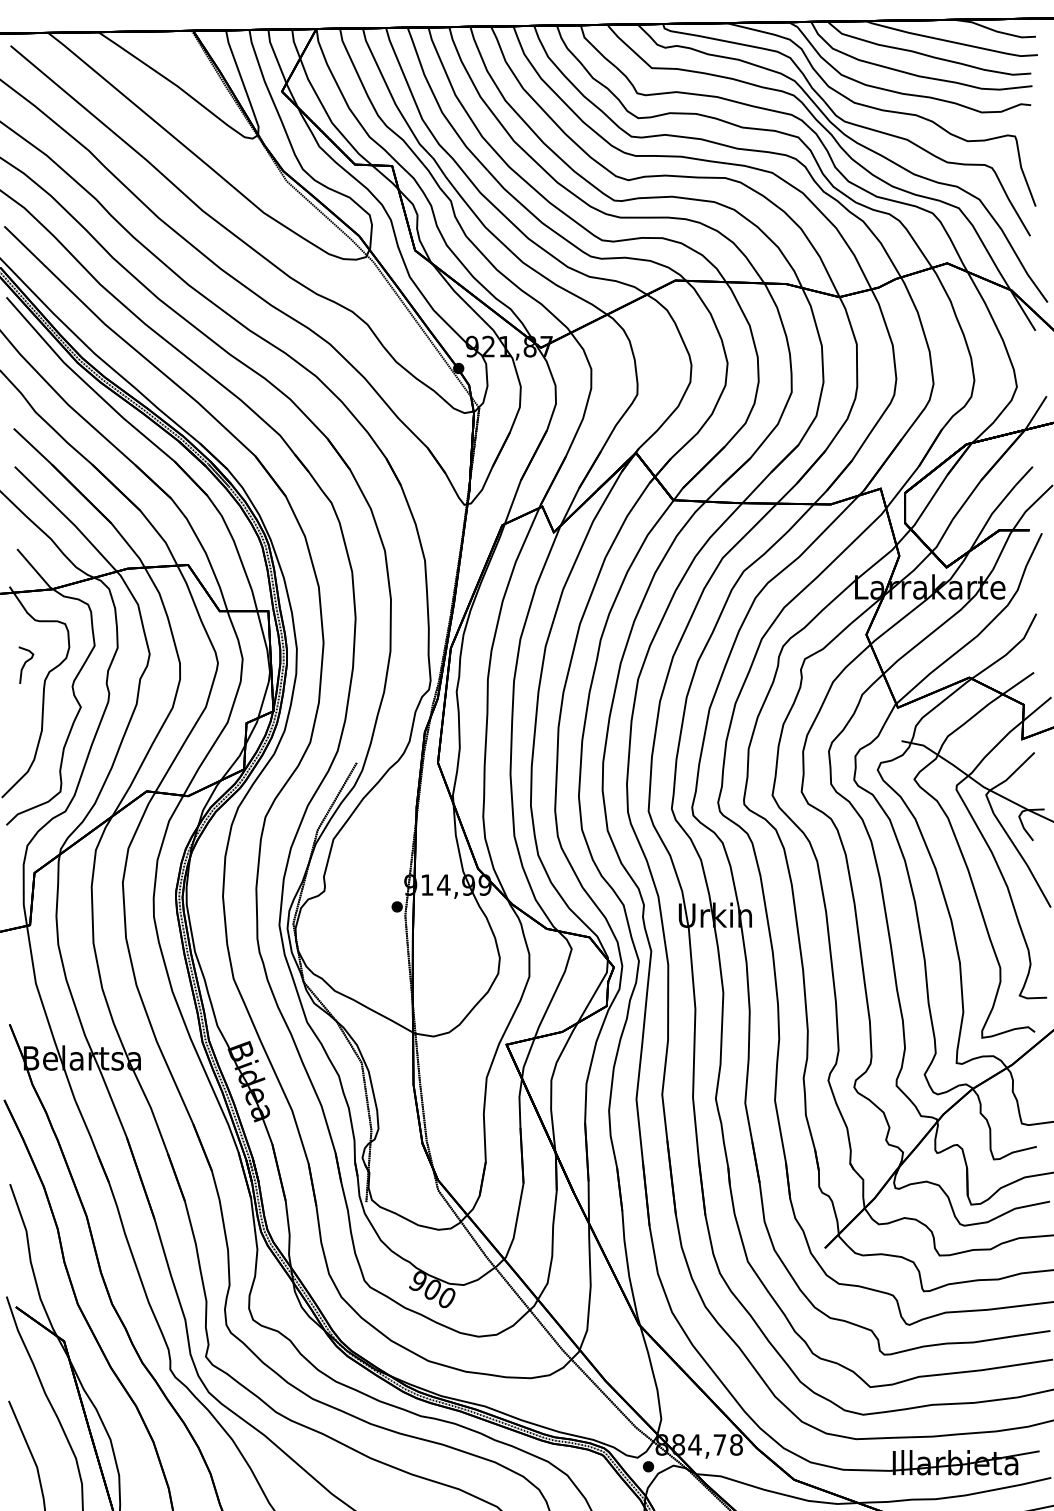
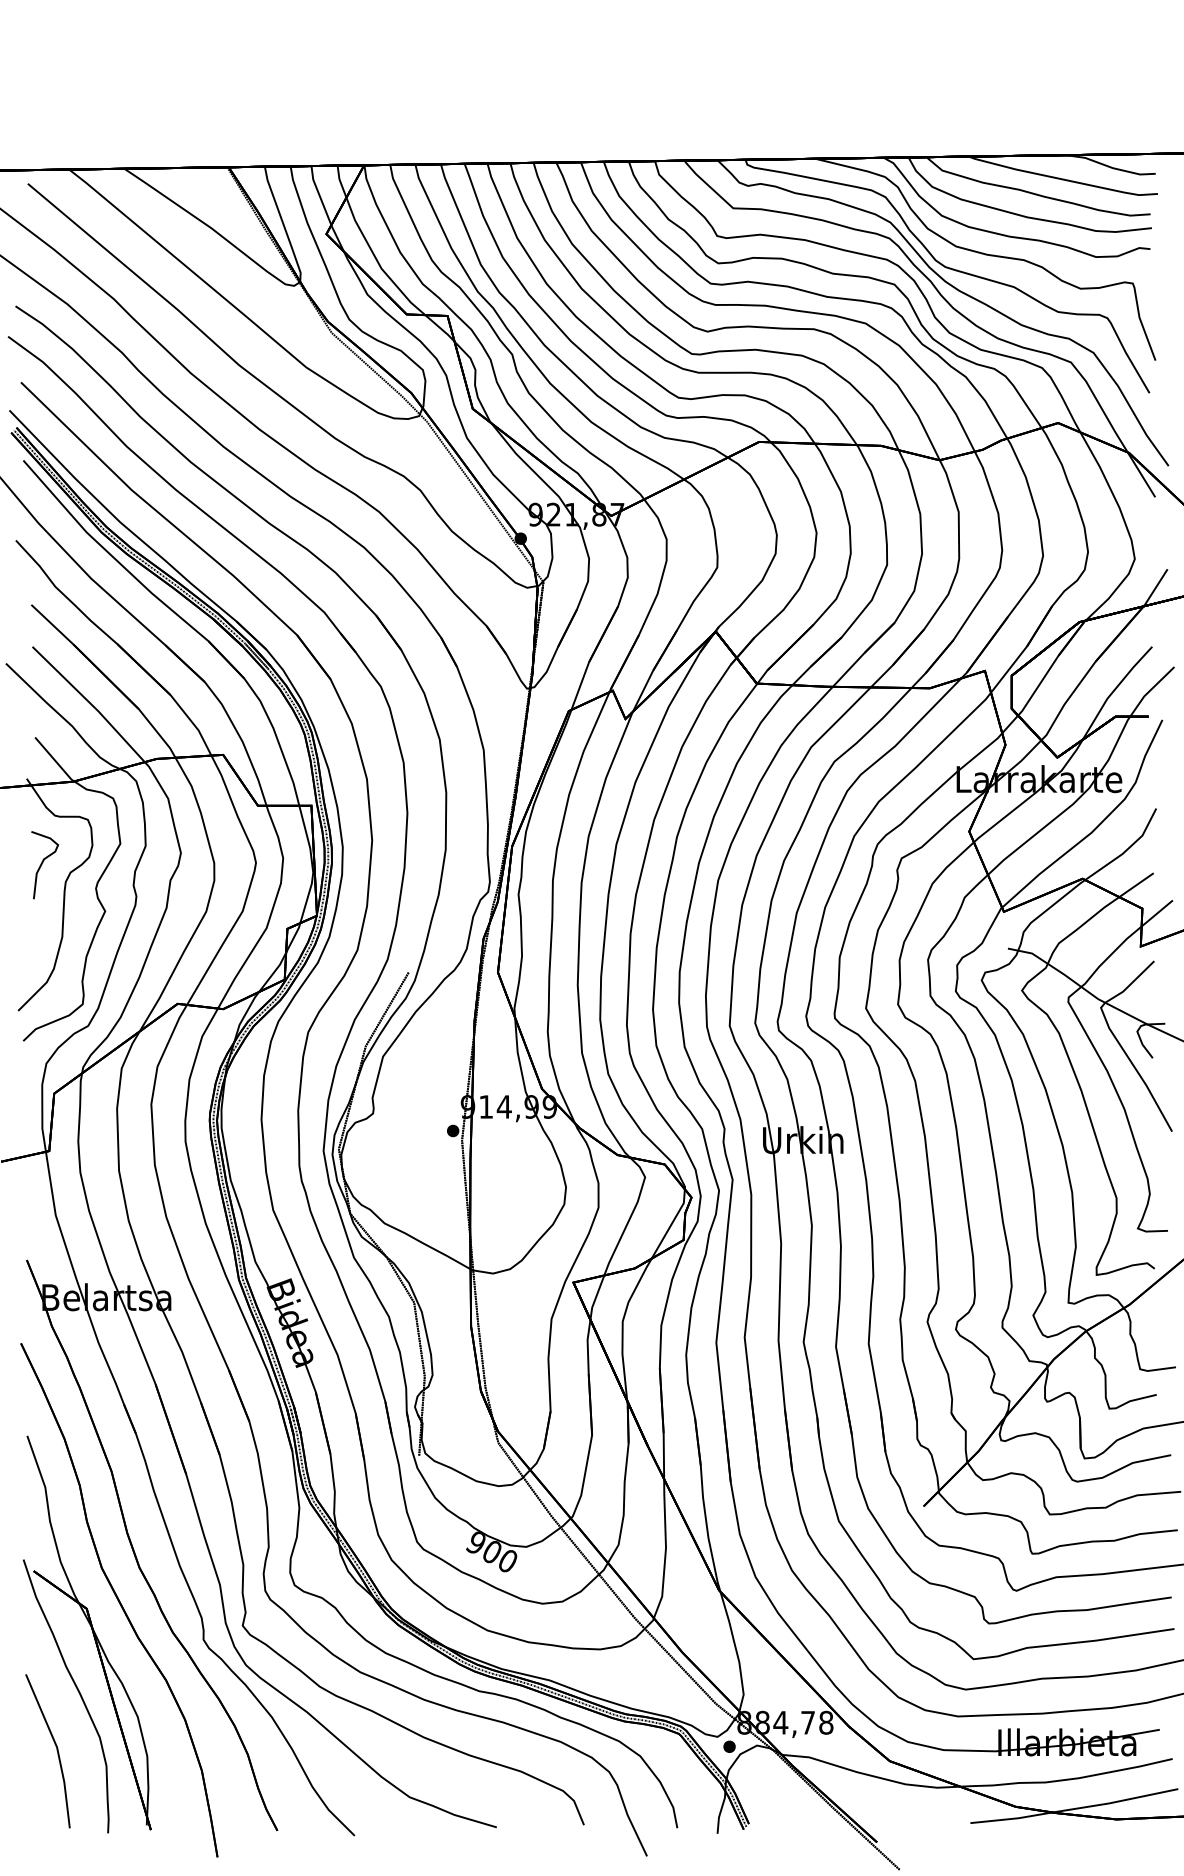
part: (25, 665) -> (44, 865), size x1.67

